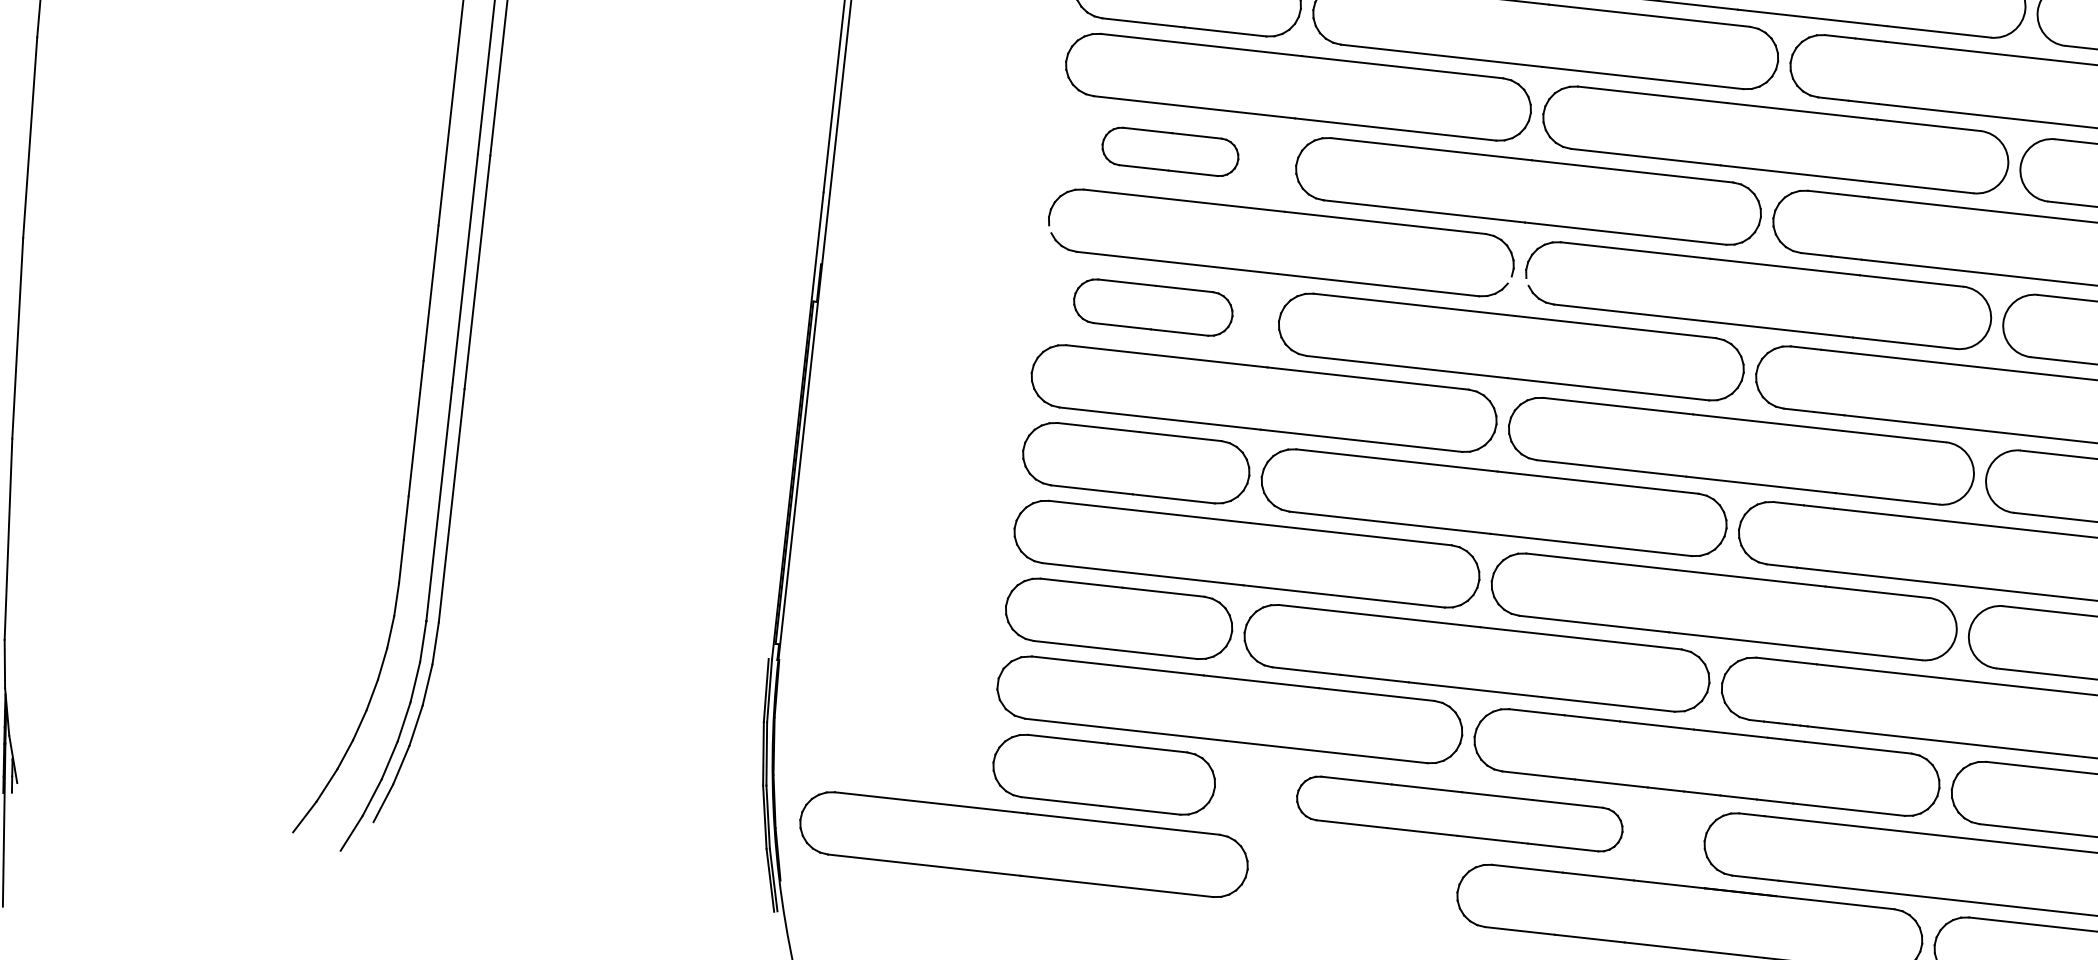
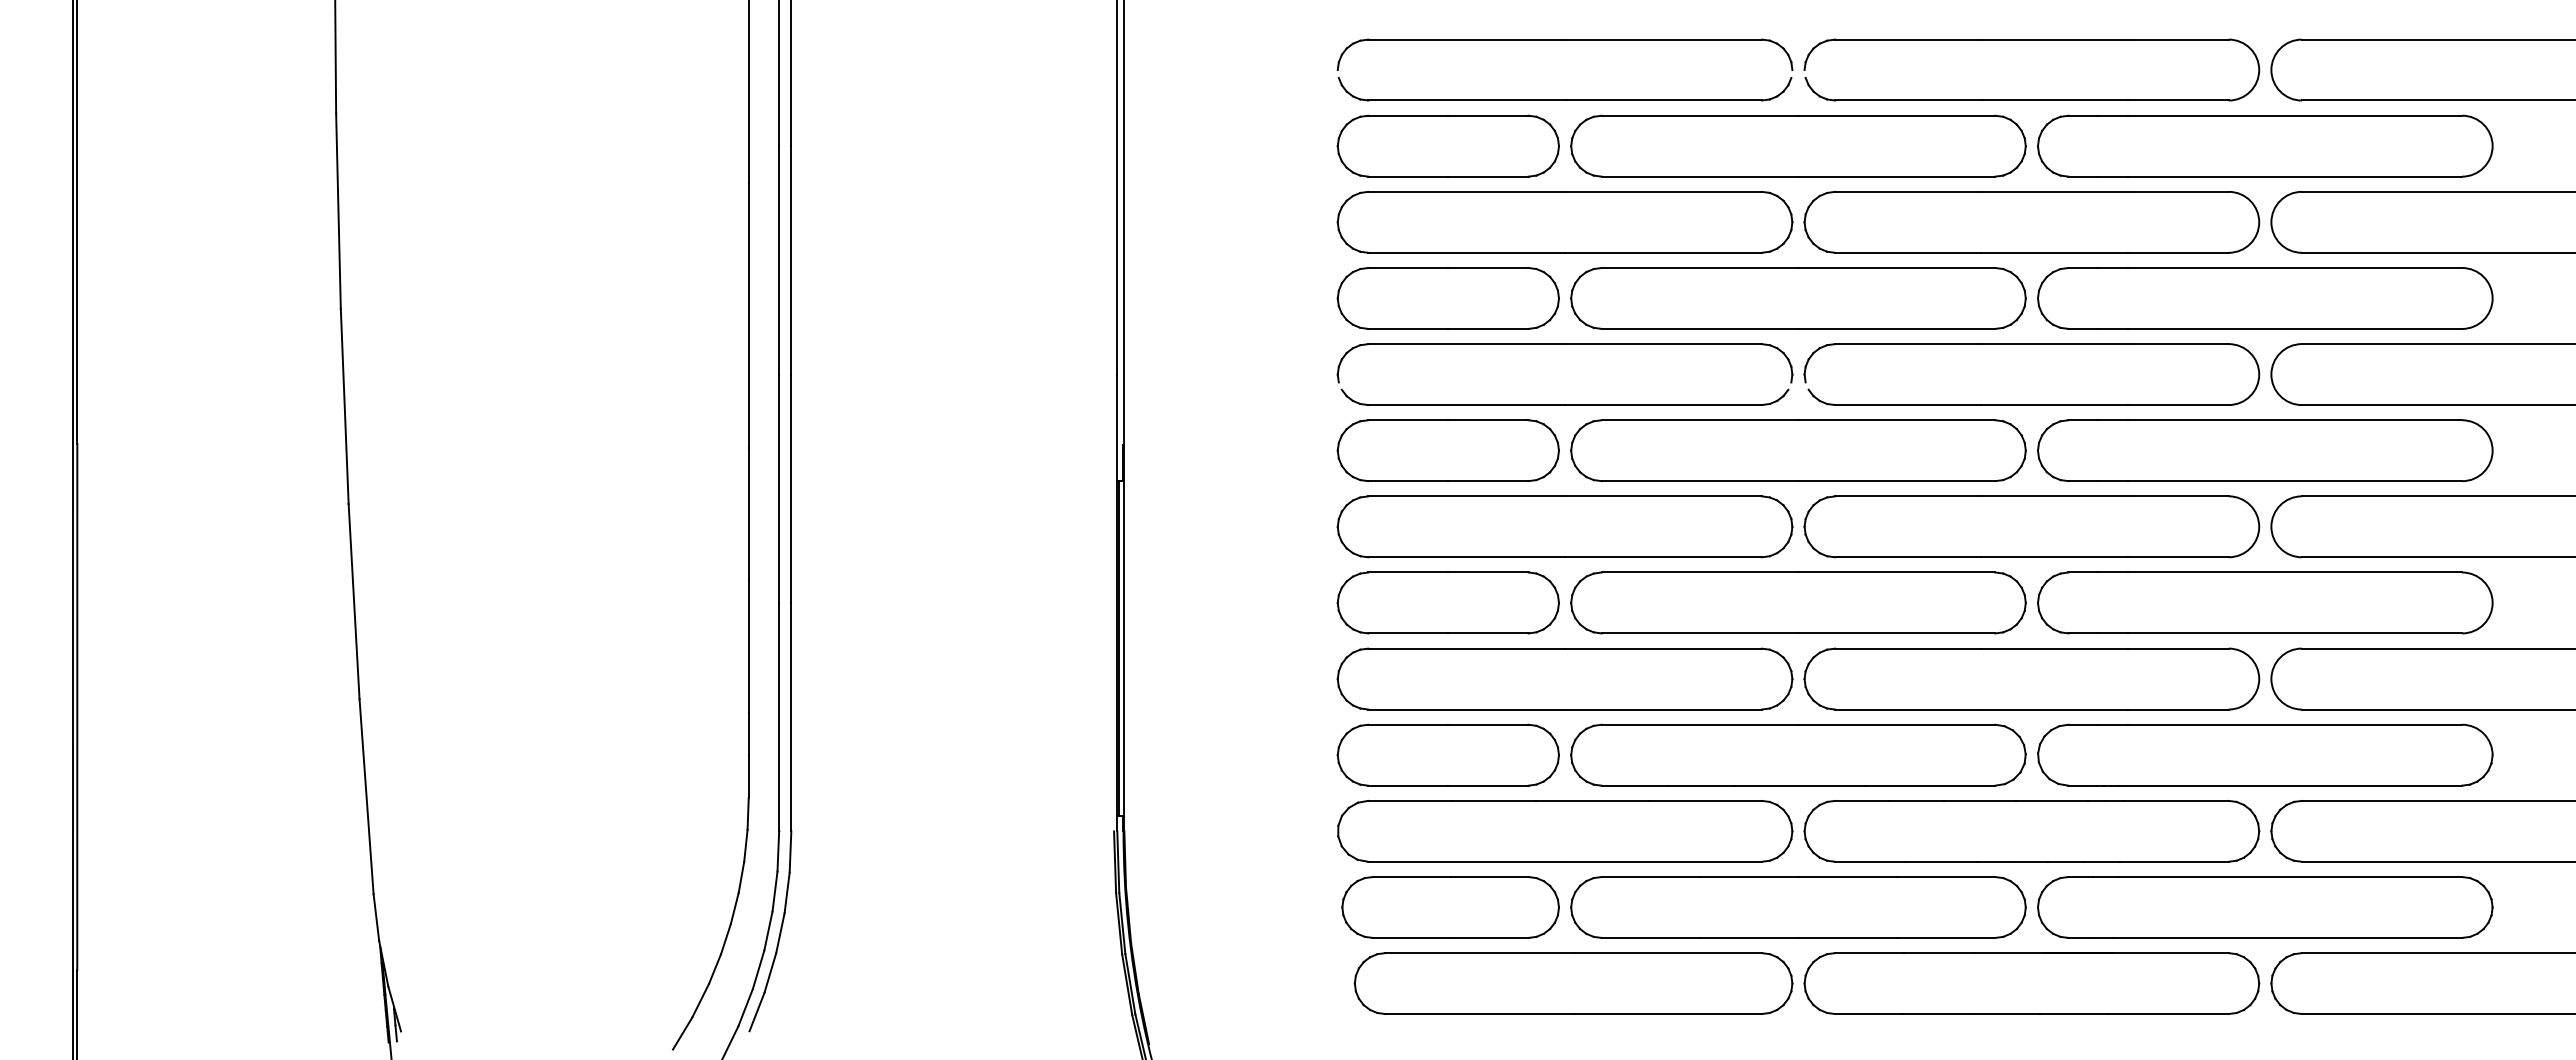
part: (1169, 151) -> (1447, 298), size x1.67
part: (1152, 307) -> (1447, 450), size x1.43
part: (1459, 814) -> (1798, 907), size x1.43
part: (1023, 844) -> (1573, 983), moved

